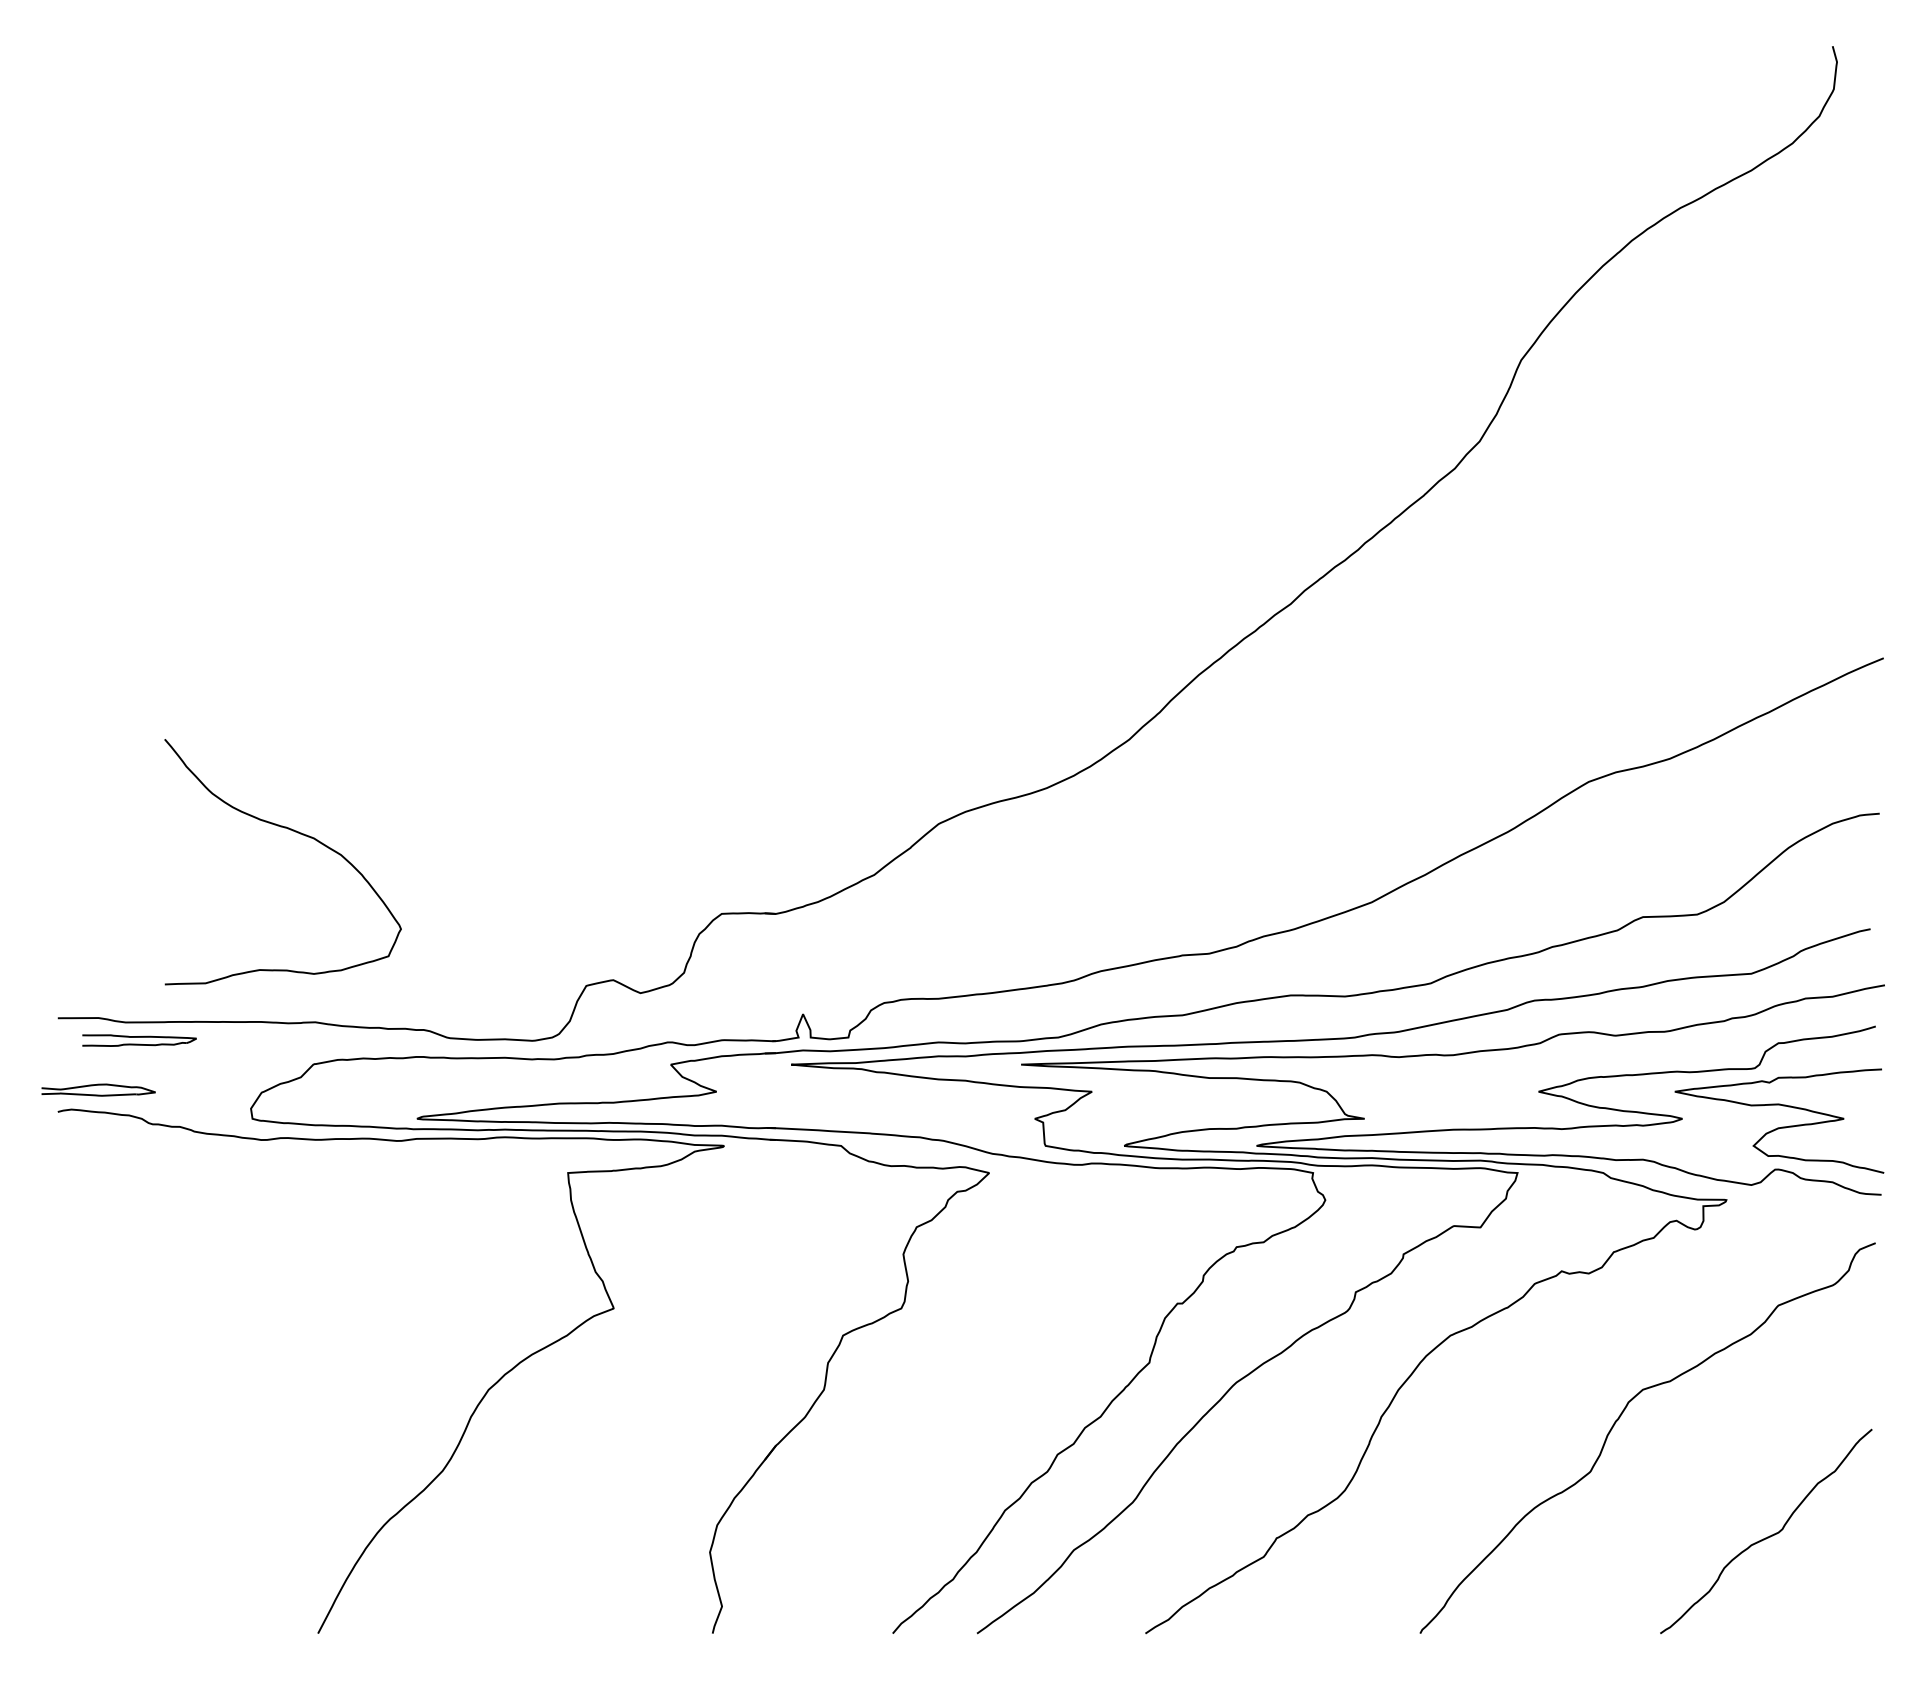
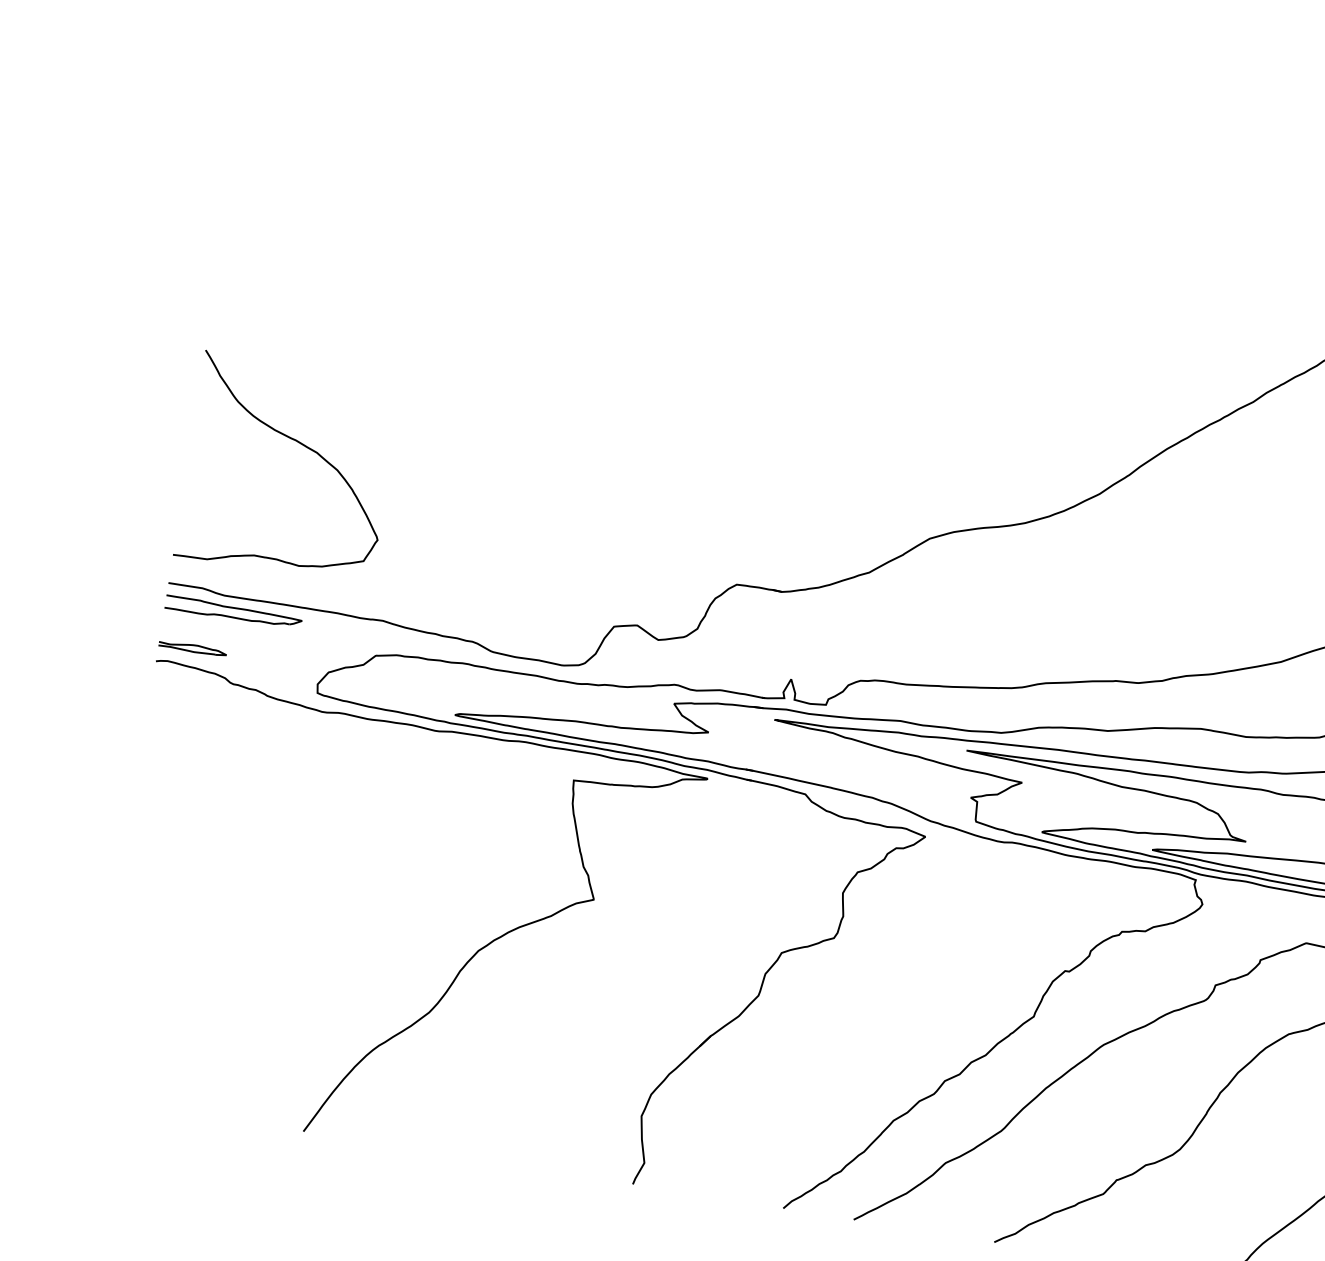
curve: (292, 831) -> (300, 444), moved
part: (139, 1040) -> (233, 612), size x1.43
part: (98, 1089) -> (192, 647), size x0.71

